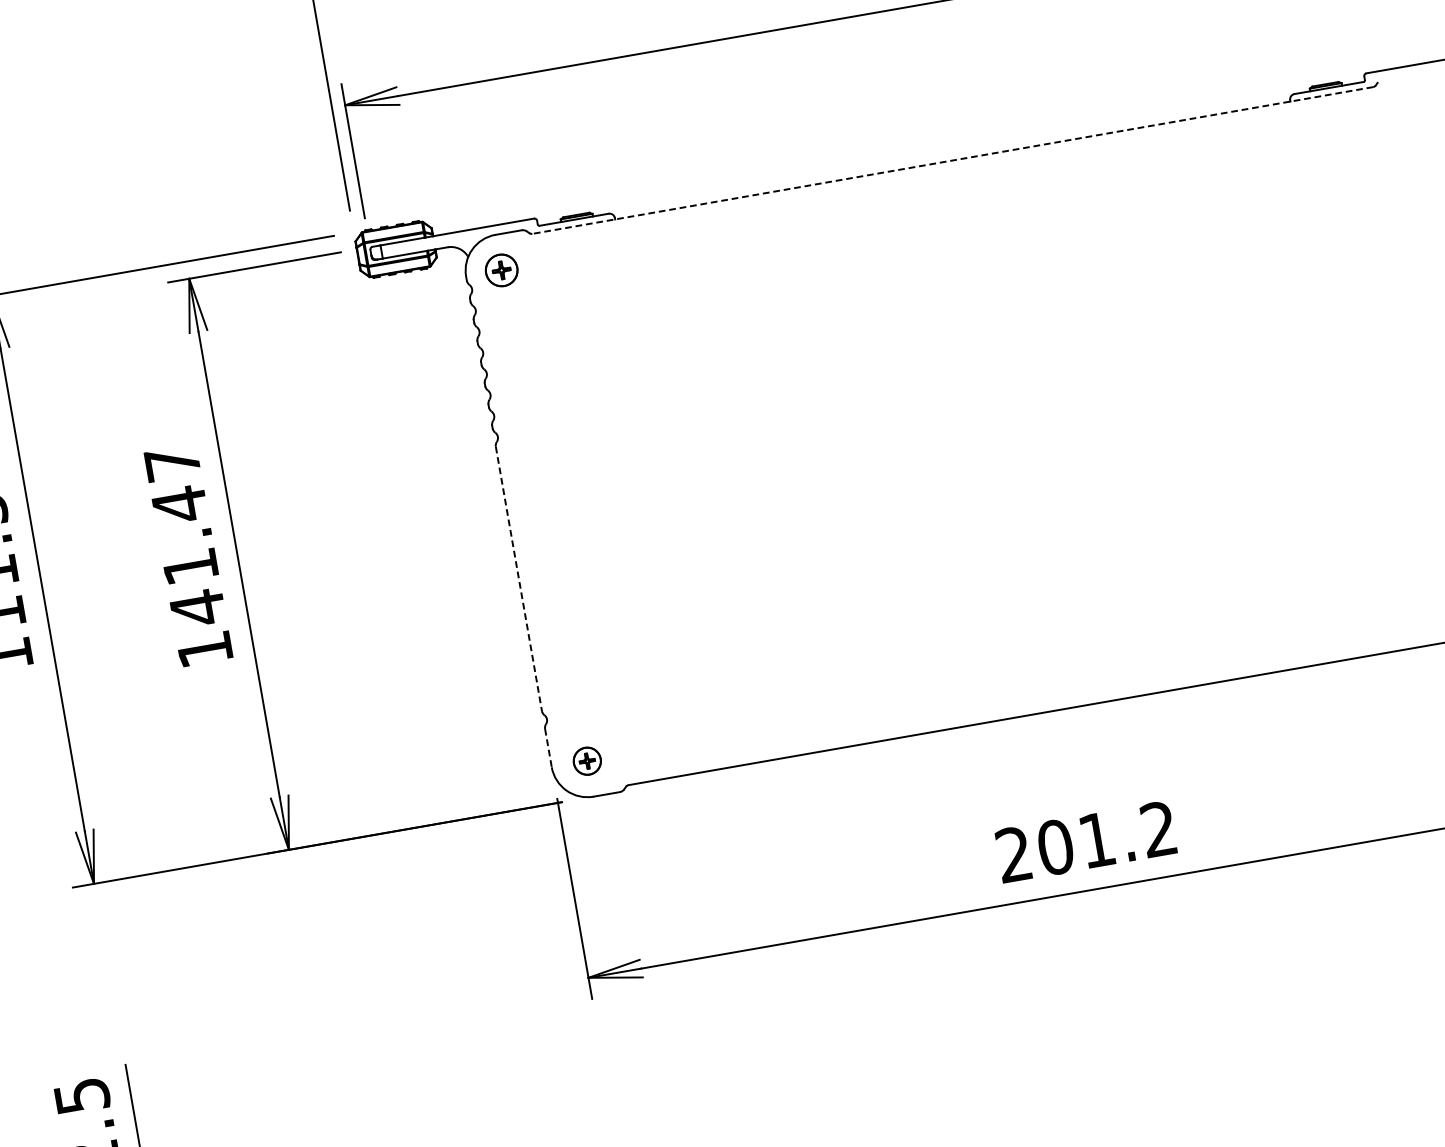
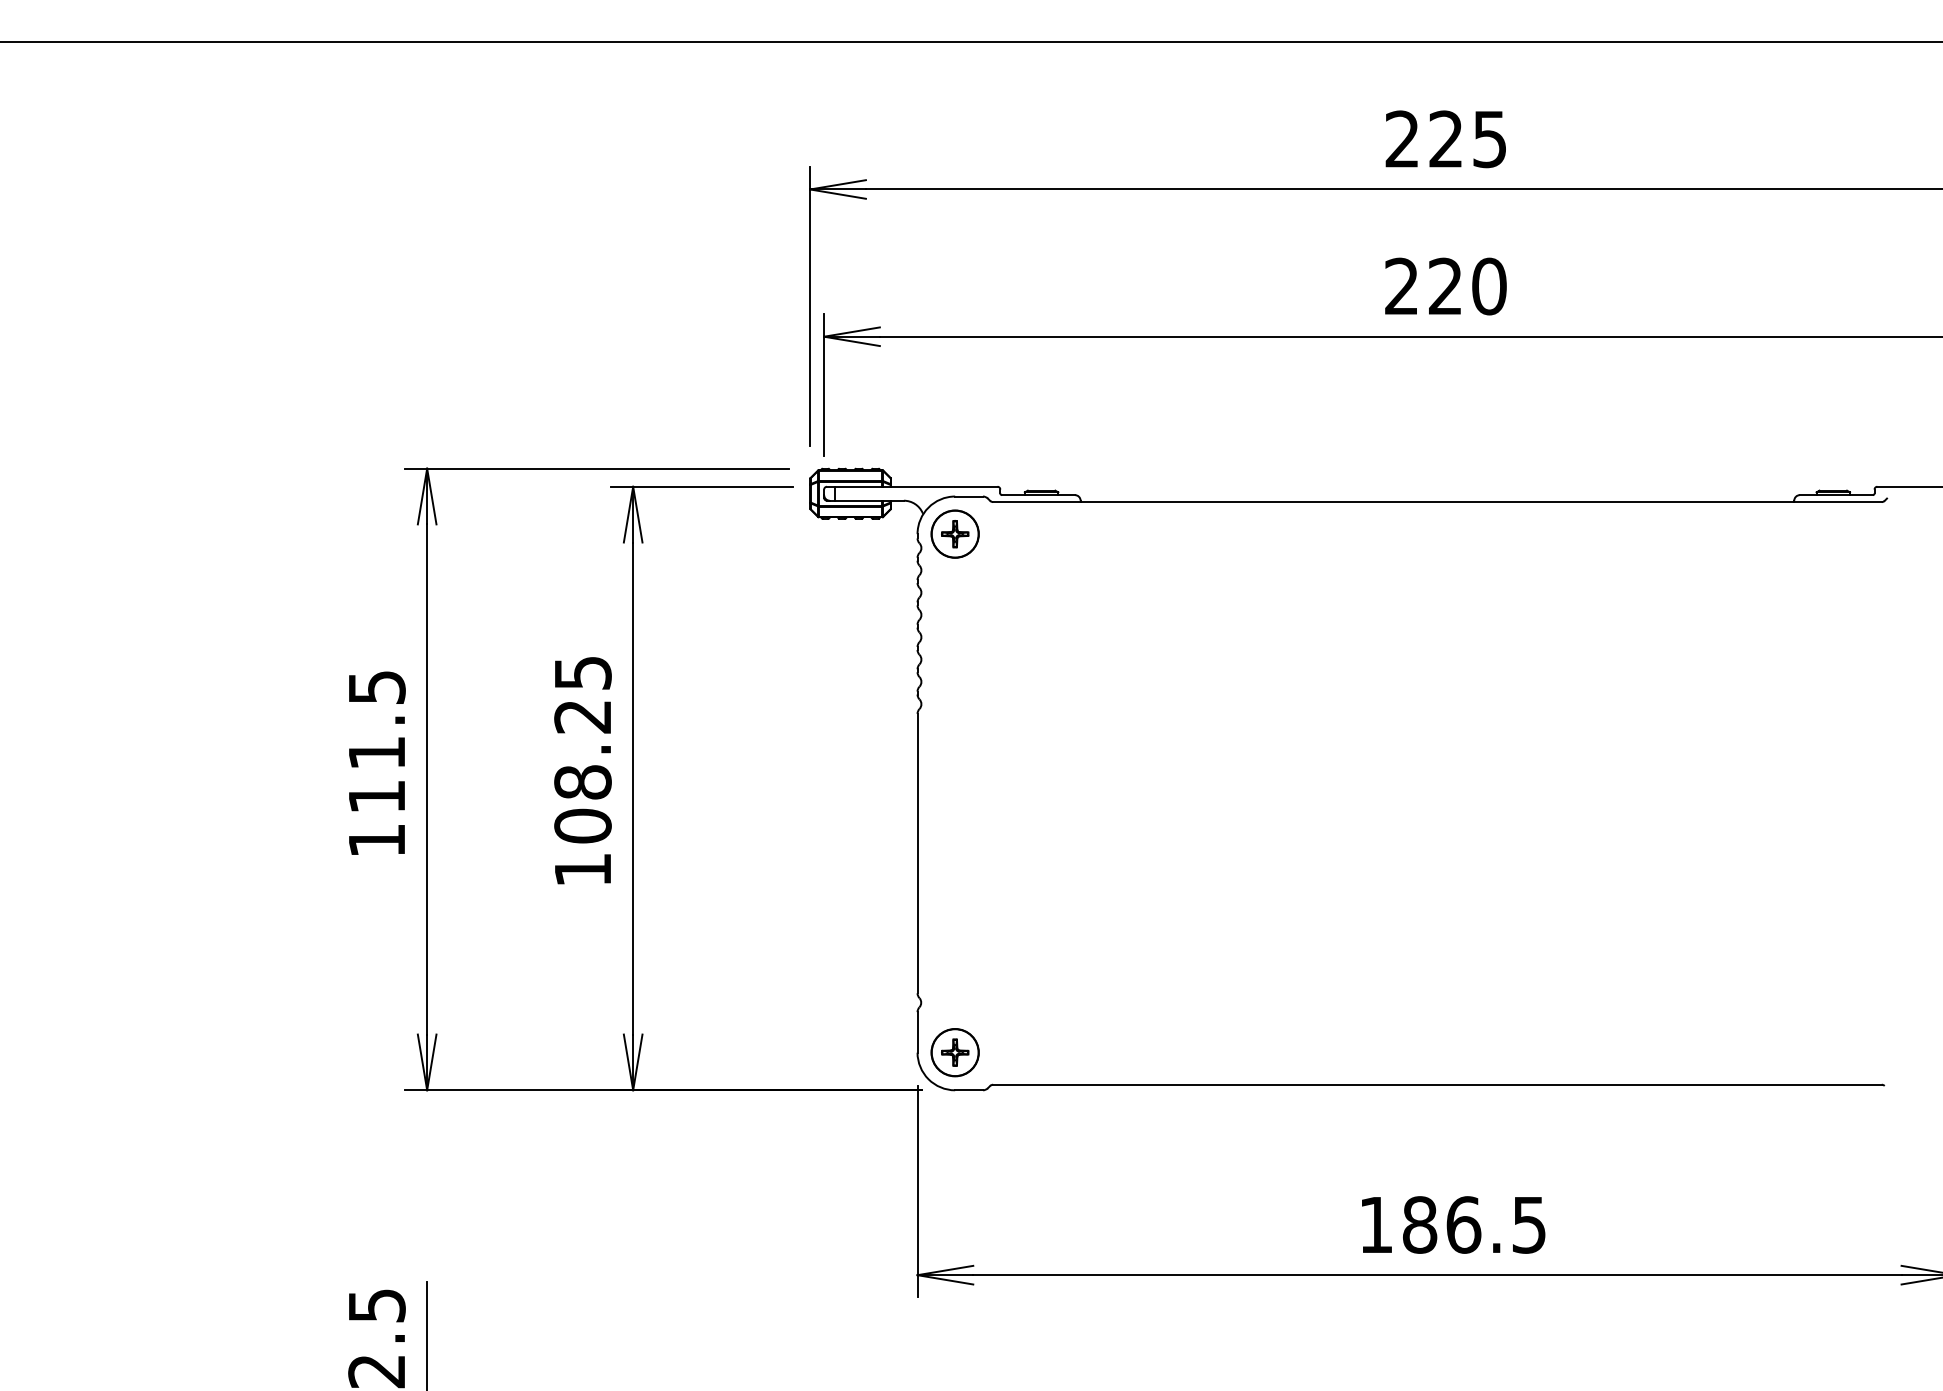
line: (951, 161) -> (1436, 502), dashed -> solid
part: (501, 269) -> (954, 533), size x1.43
text: (184, 536) -> (582, 750), 141.47 -> 108.25
line: (518, 578) -> (917, 853), dashed -> solid
line: (548, 748) -> (917, 1032), dashed -> solid
part: (586, 761) -> (954, 1052), size x1.67
text: (1086, 841) -> (1452, 1224), 201.2 -> 186.5

